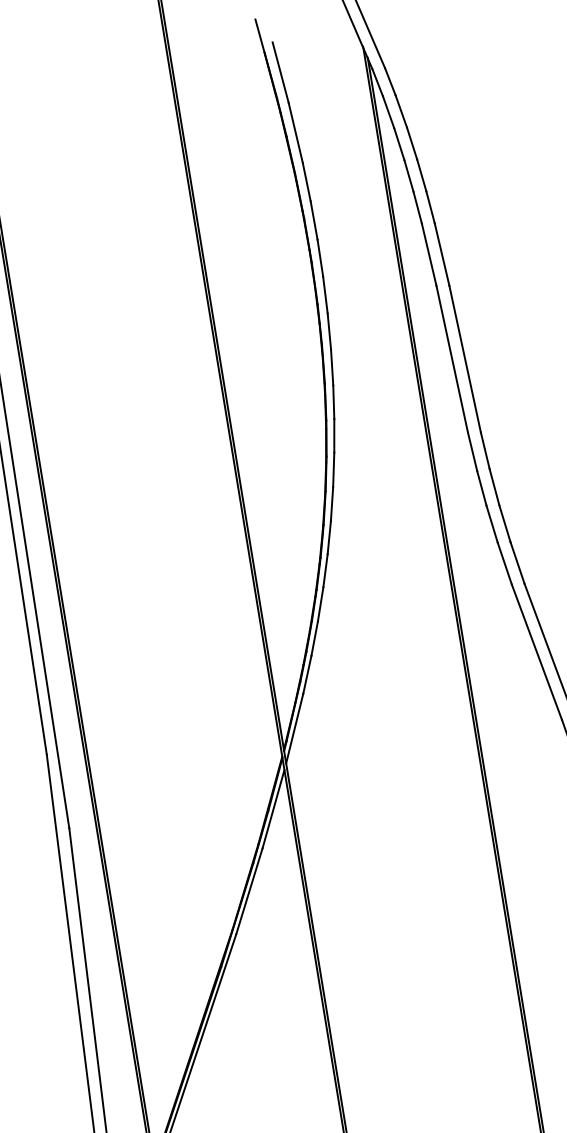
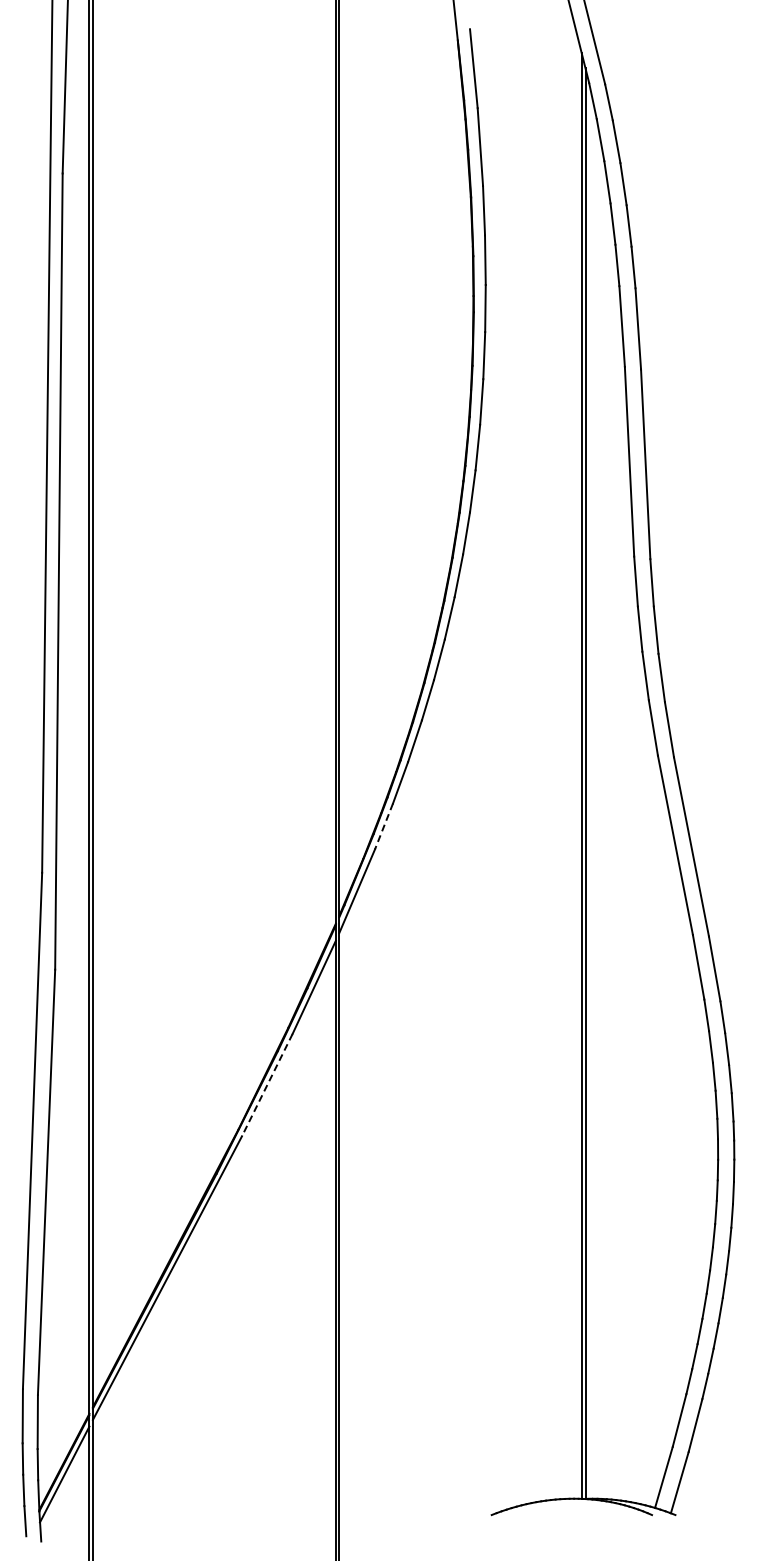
line: (307, 674) -> (384, 826), solid -> dashed
line: (249, 891) -> (267, 1085), solid -> dashed

